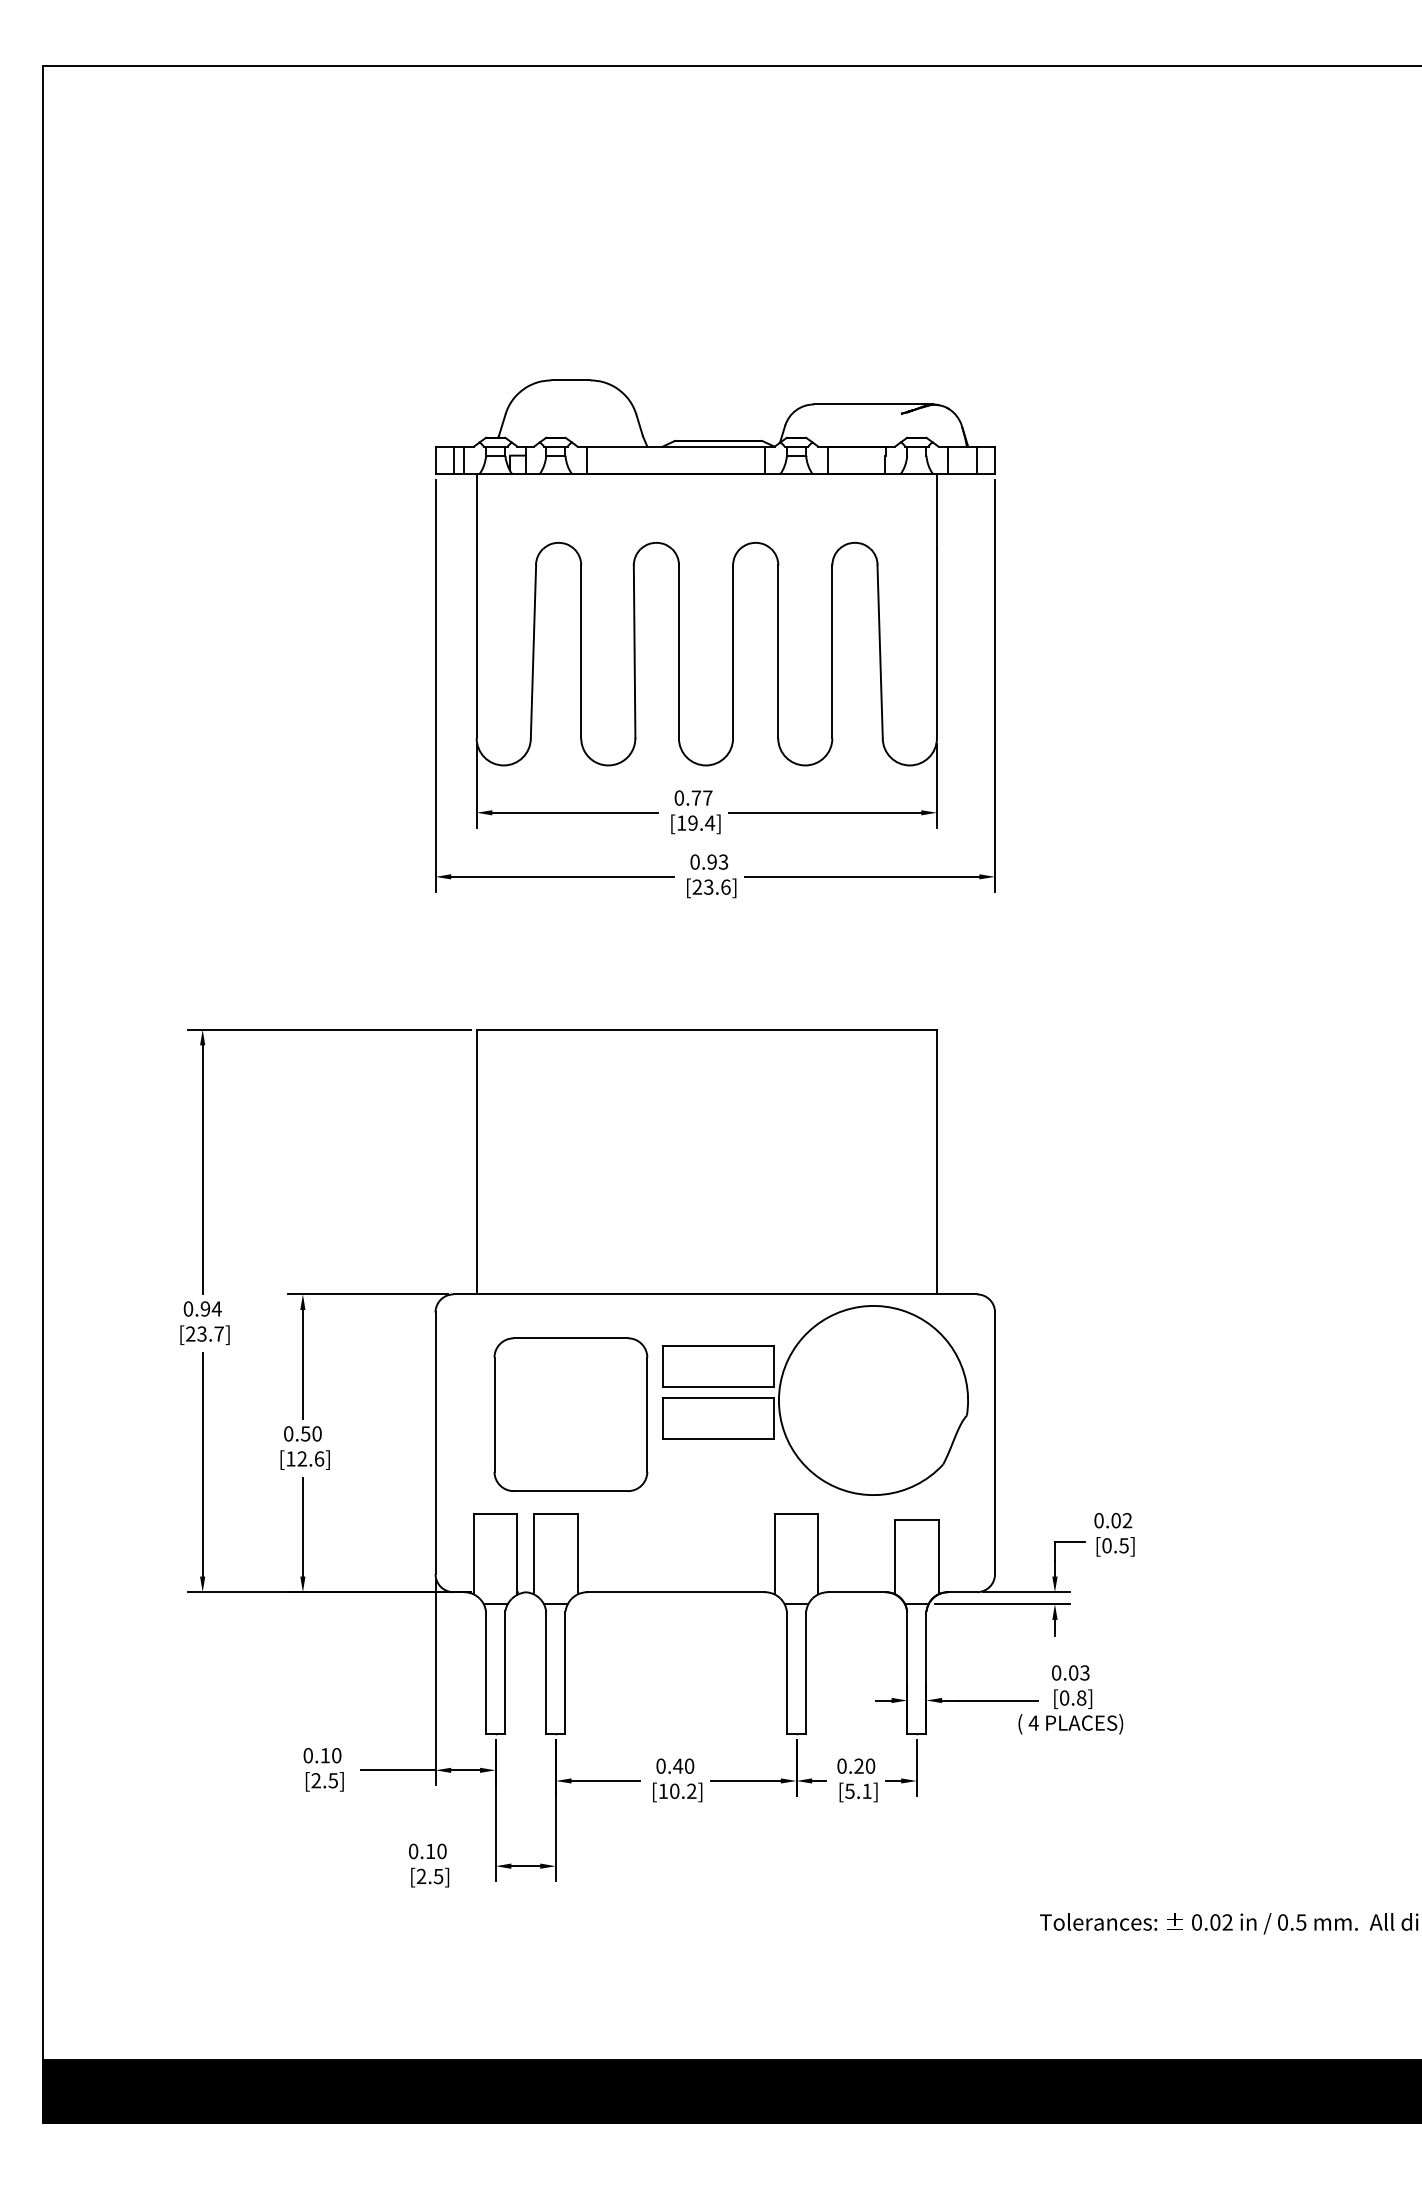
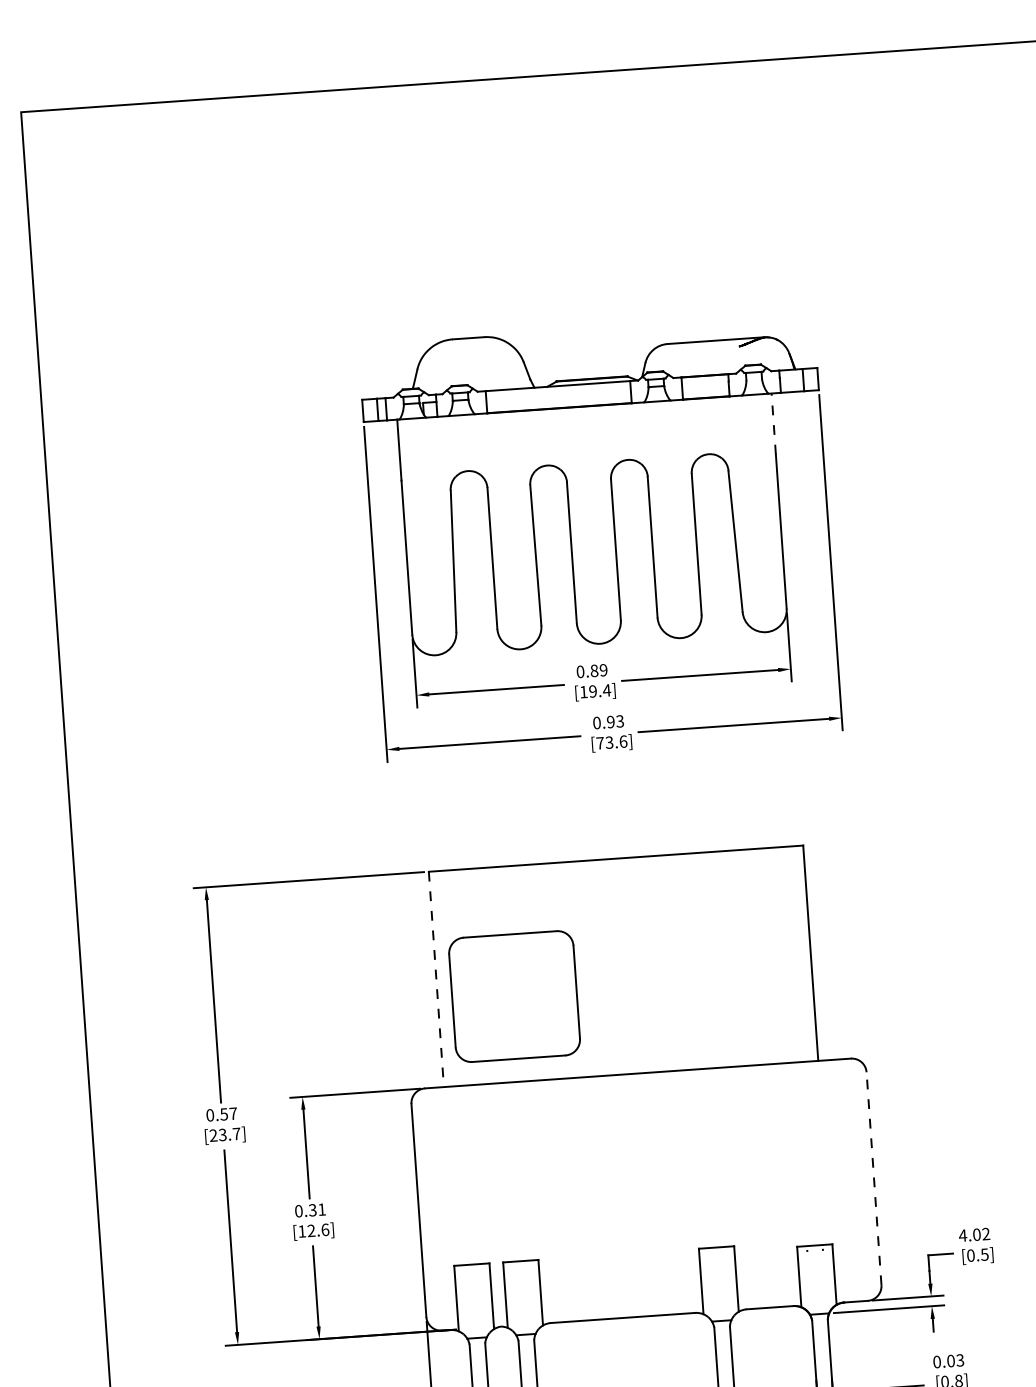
line: (936, 511) -> (773, 424), solid -> dashed
text: (701, 797) -> (598, 670), 0.77 -> 0.89
text: (697, 886) -> (600, 742), [23.6] -> [73.6]
line: (476, 1162) -> (436, 979), solid -> dashed
text: (210, 1308) -> (228, 1113), 0.94 -> 0.57
part: (815, 1400) -> (725, 1154), removed
part: (570, 1414) -> (514, 996), moved
text: (311, 1433) -> (317, 1209), 0.50 -> 0.31
line: (995, 1443) -> (874, 1178), solid -> dashed
text: (1098, 1520) -> (962, 1235), 0.02 -> 4.02

